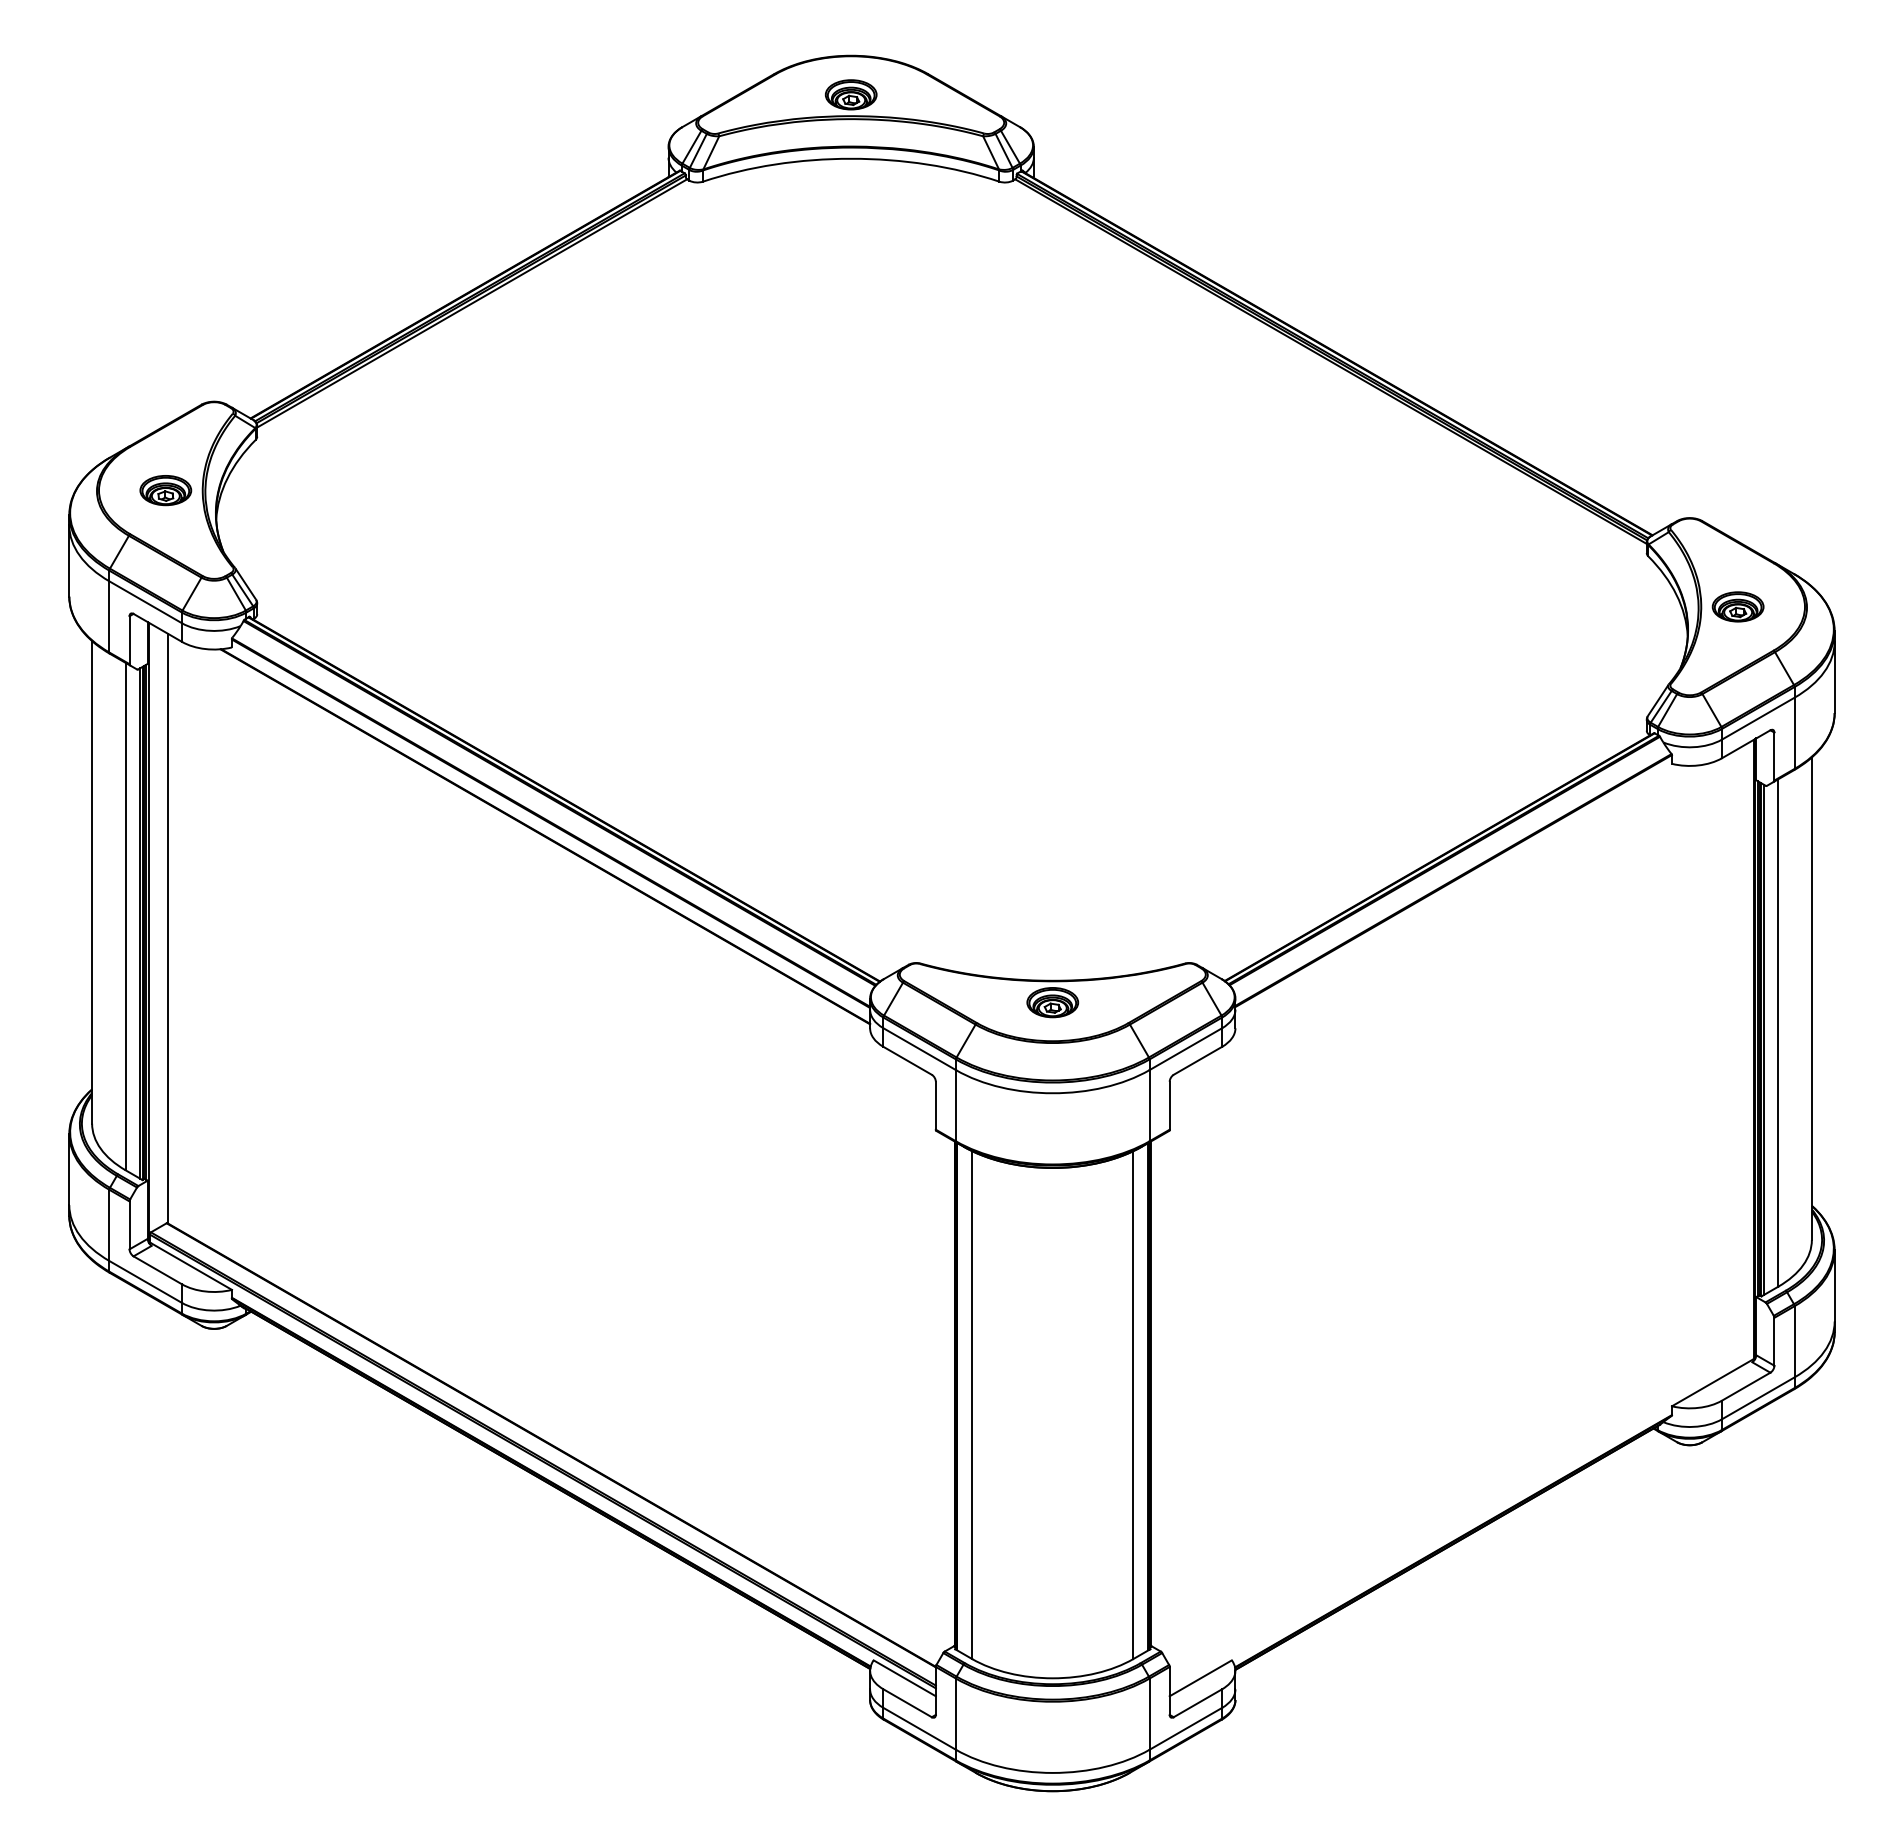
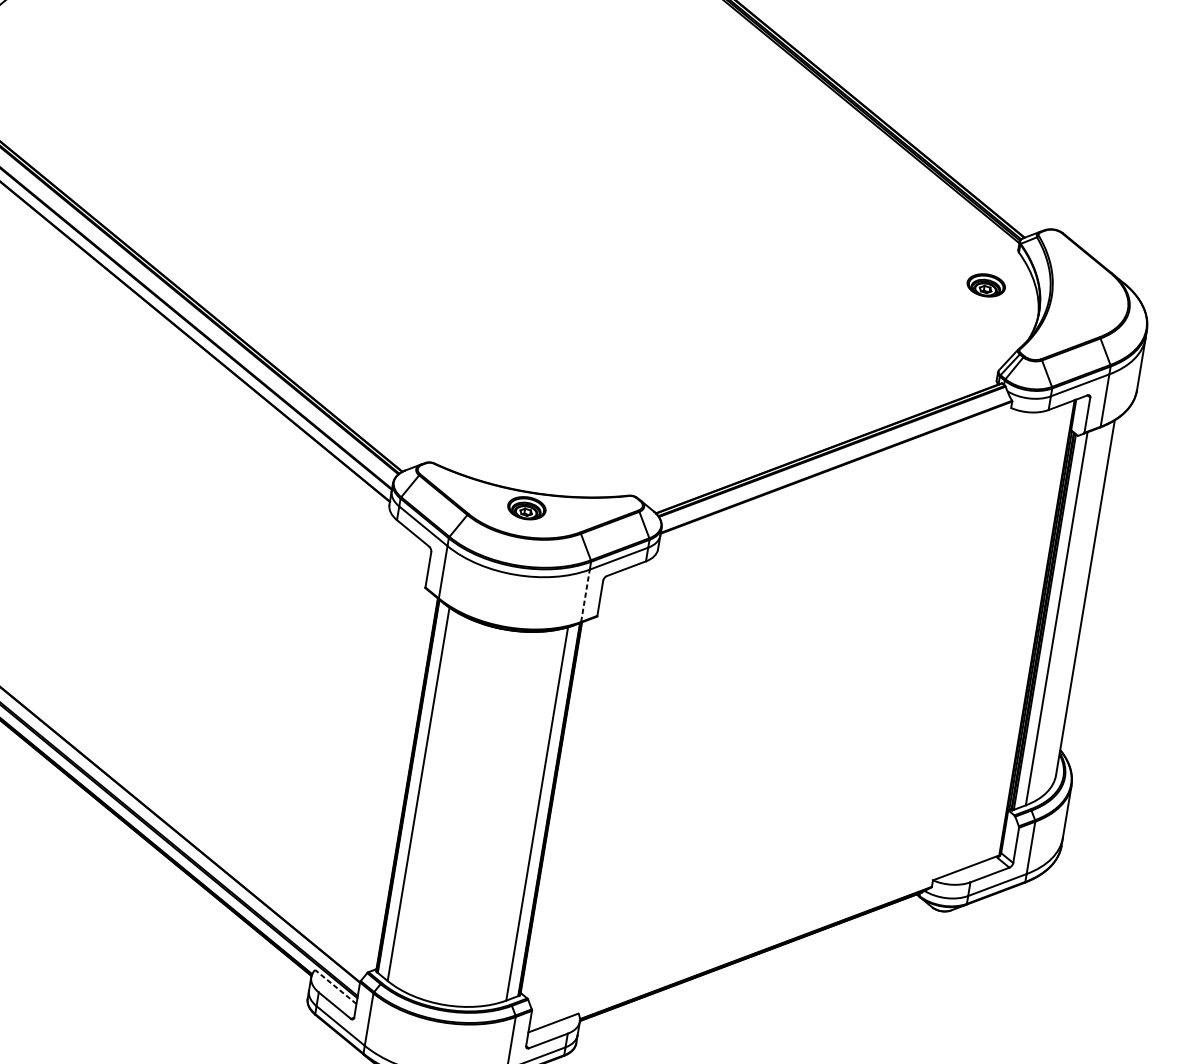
part: (1737, 606) -> (985, 285), moved
line: (1149, 1105) -> (585, 595), solid -> dashed
line: (904, 1678) -> (335, 987), solid -> dashed

